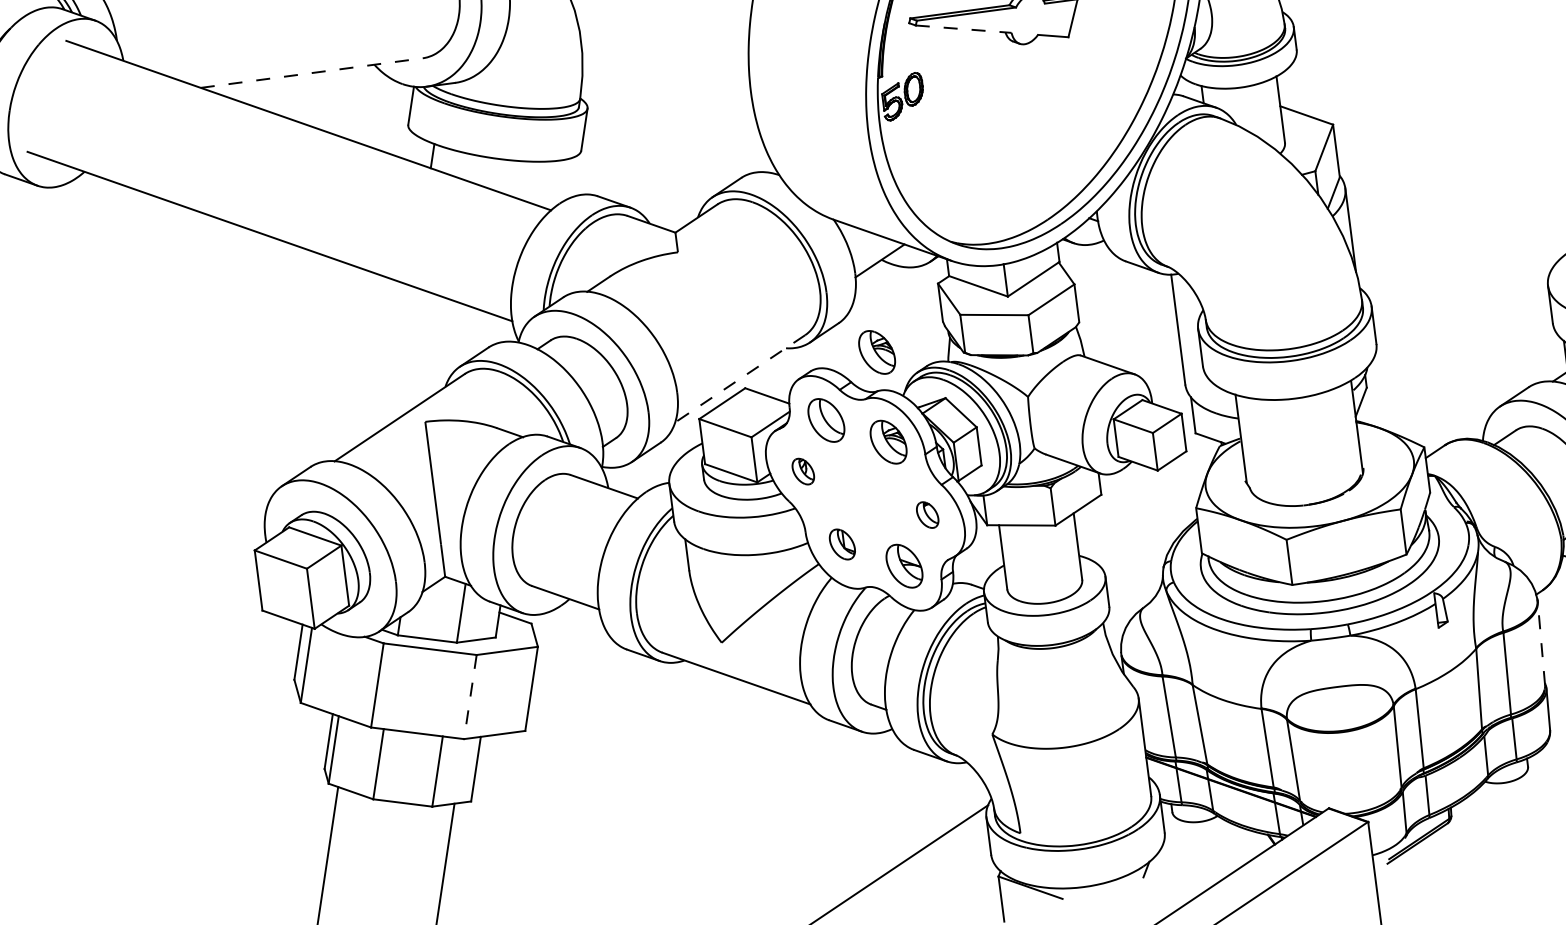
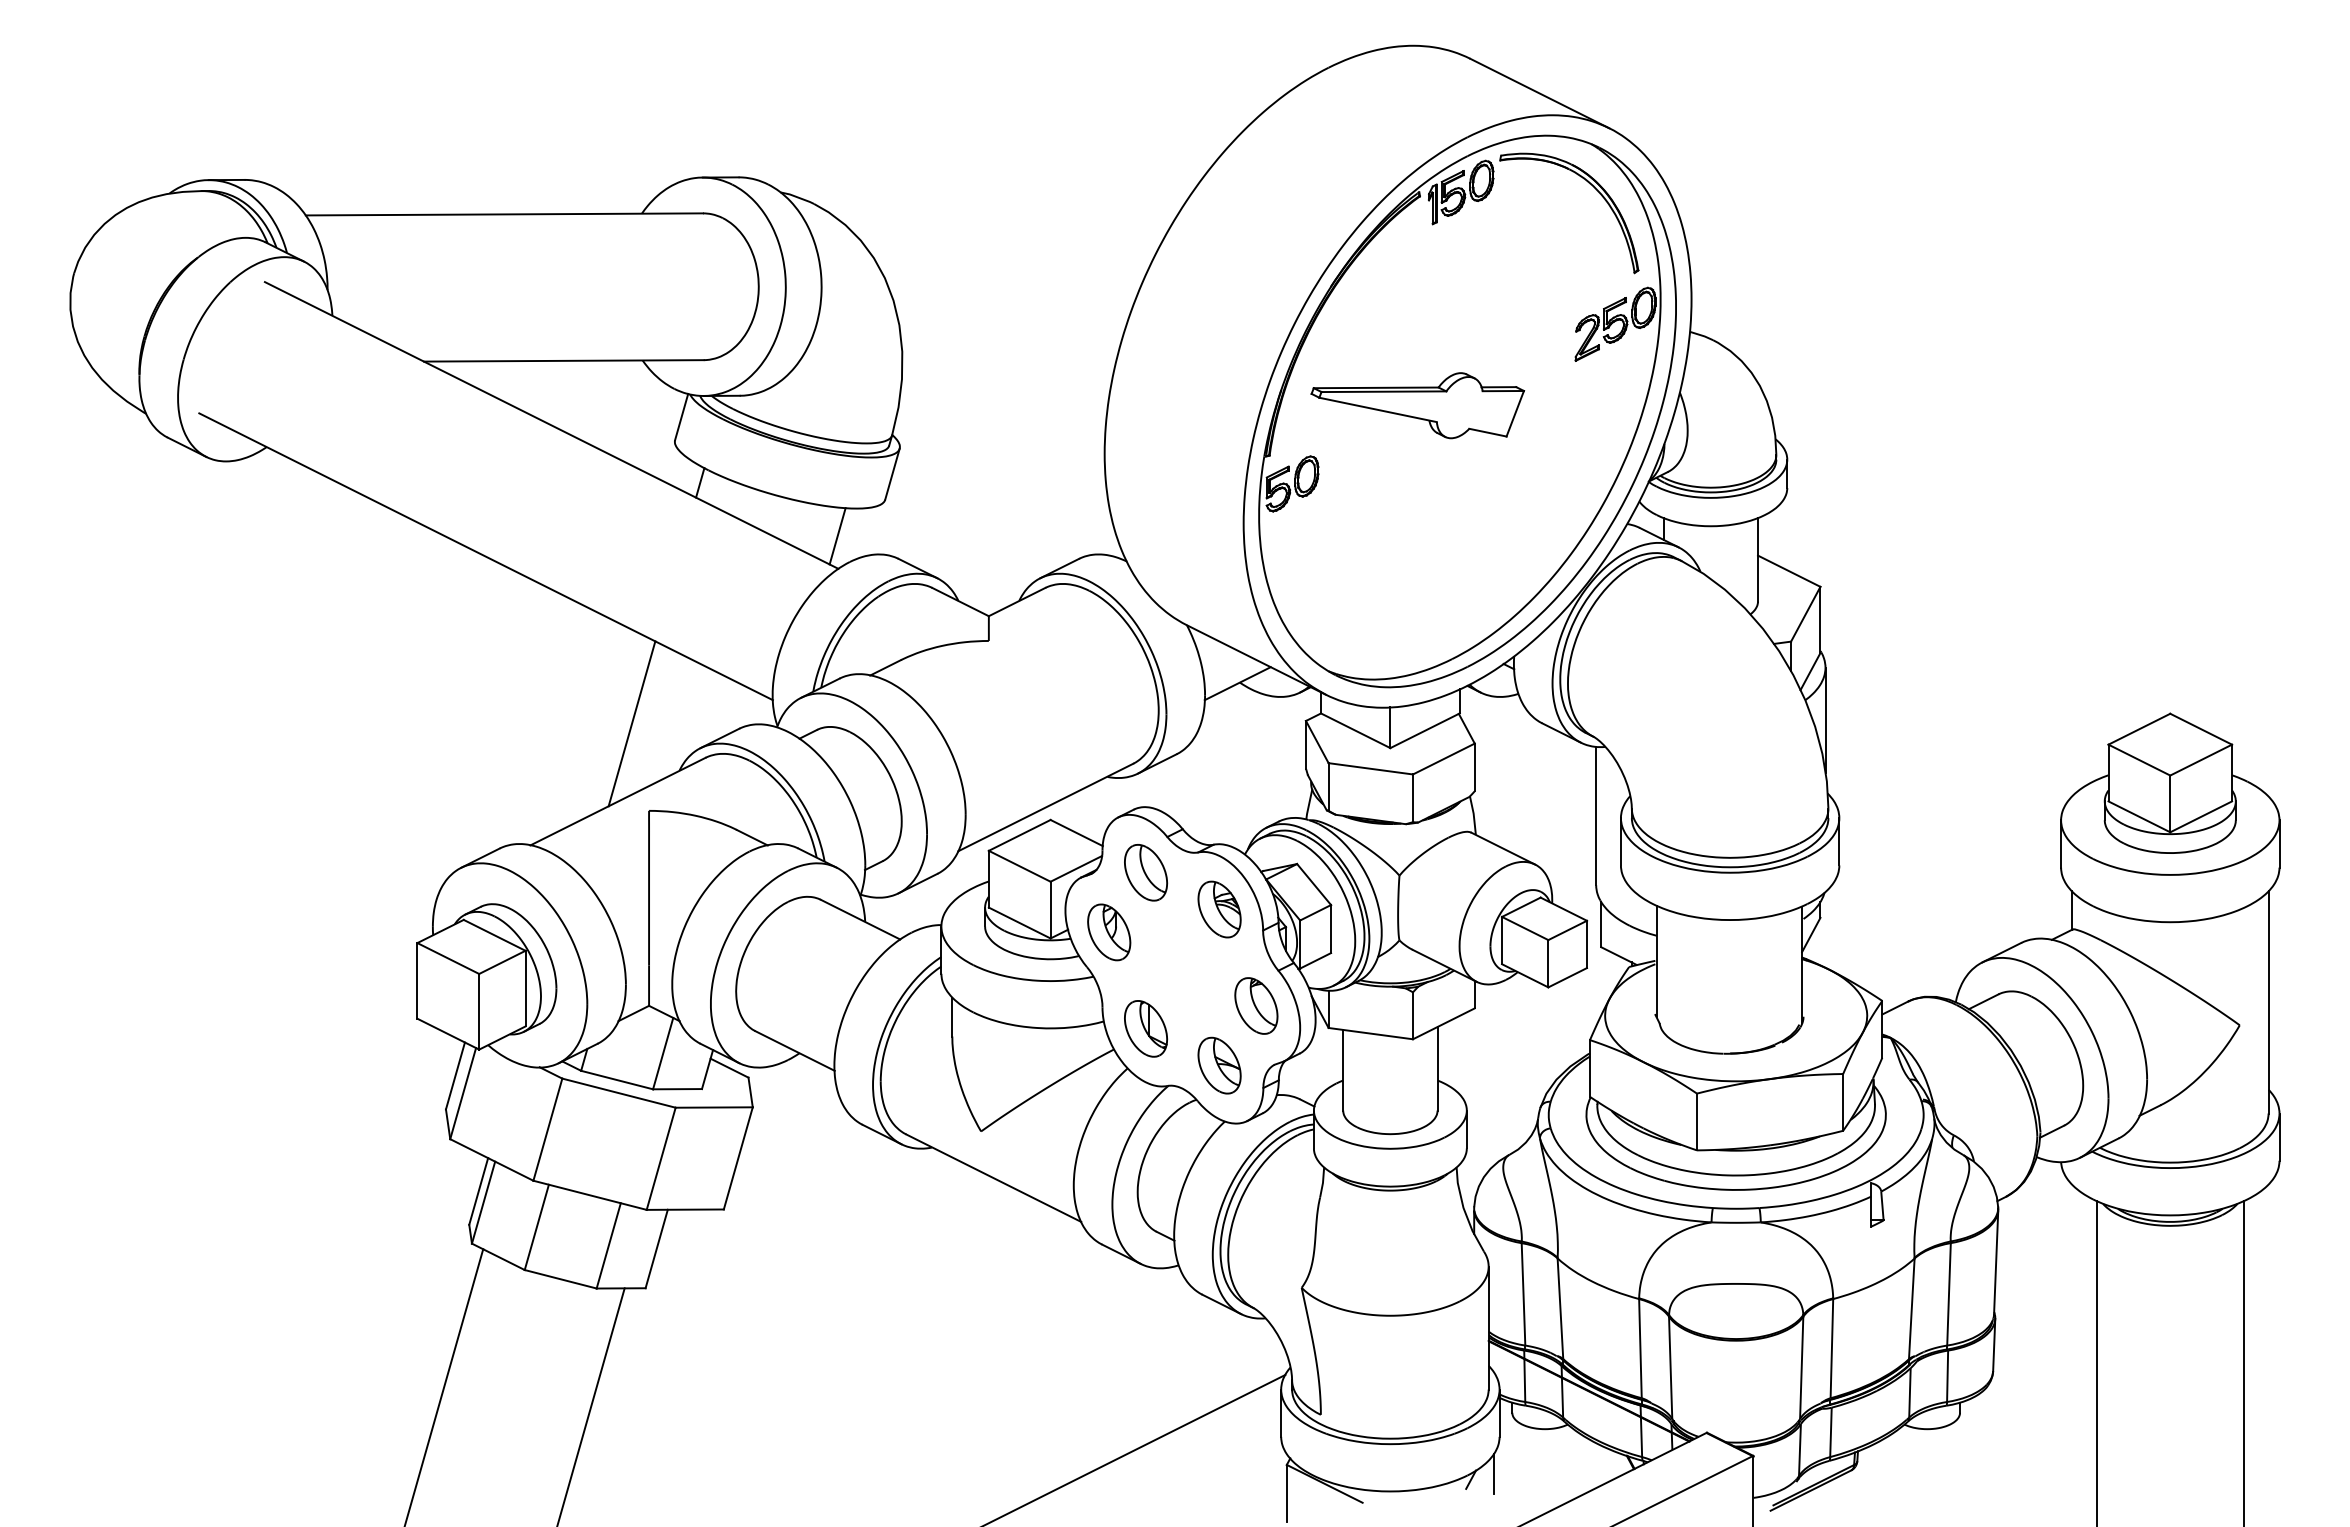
line: (963, 28) -> (1378, 409), dashed -> solid
line: (311, 72) -> (563, 360), dashed -> solid
line: (547, 184) -> (837, 536), added
part: (877, 352) -> (1219, 796), removed
line: (402, 354) -> (631, 723), added
line: (739, 378) -> (1045, 807), dashed -> solid
part: (803, 471) -> (1109, 932), size x1.67
part: (927, 514) -> (1256, 1005), size x1.67
part: (842, 544) -> (1146, 1028), size x1.43
line: (1541, 642) -> (1996, 1261), dashed -> solid
line: (470, 697) -> (661, 1159), dashed -> solid
line: (1163, 862) -> (1493, 1473), added

